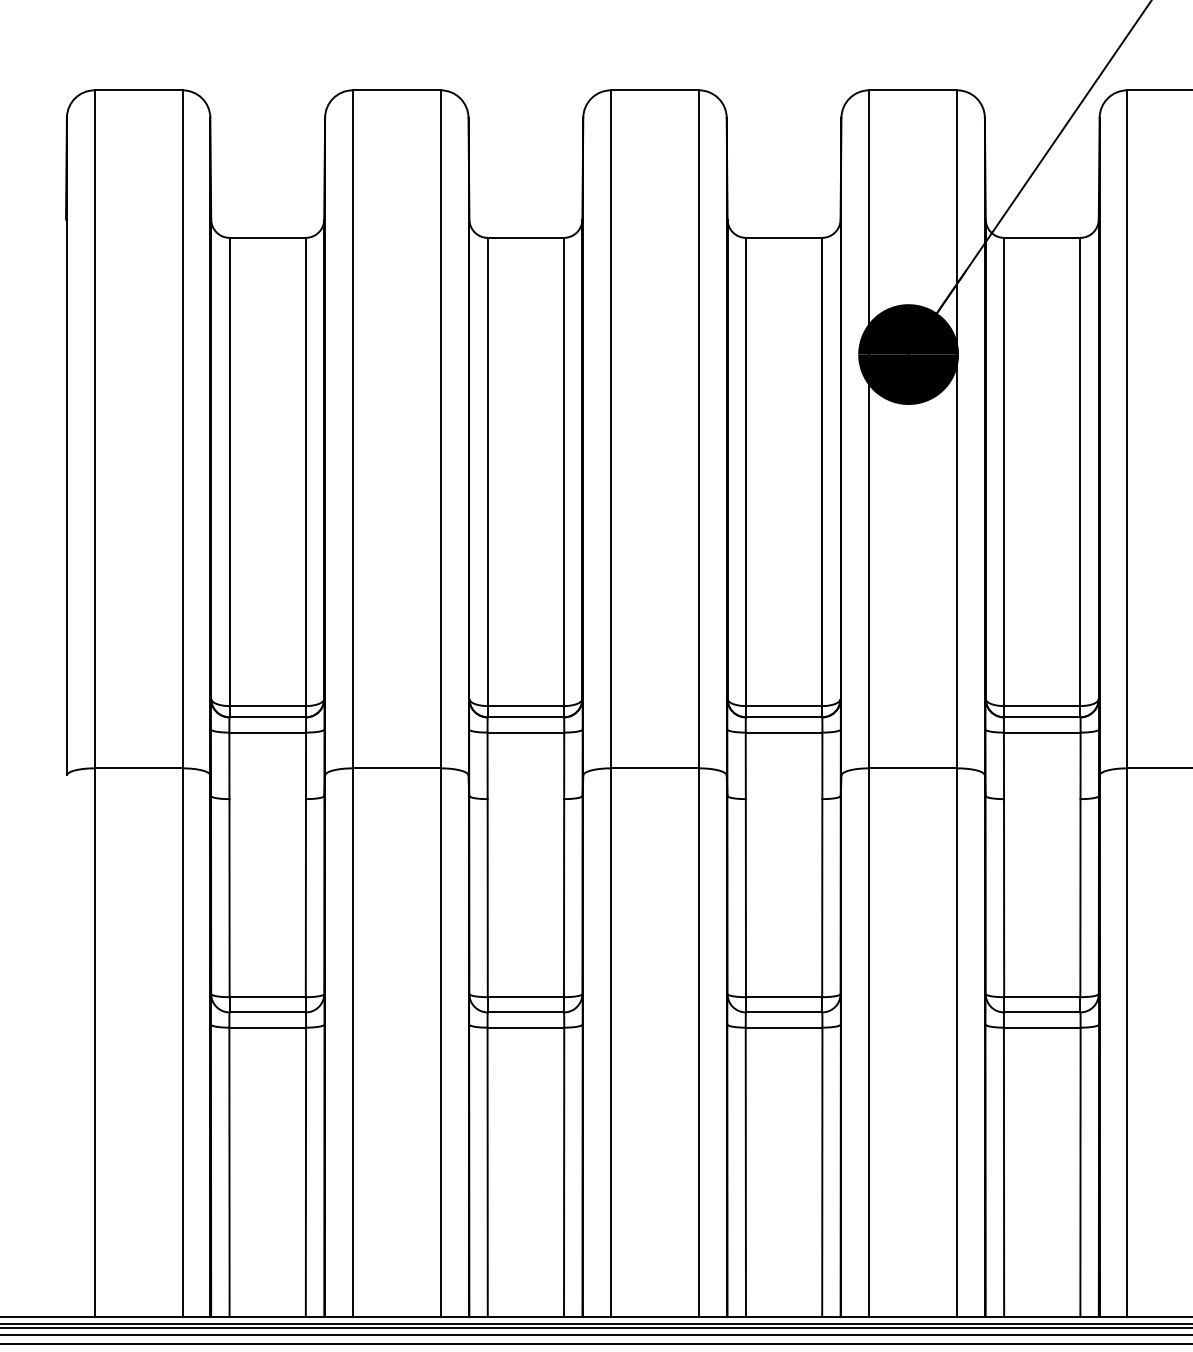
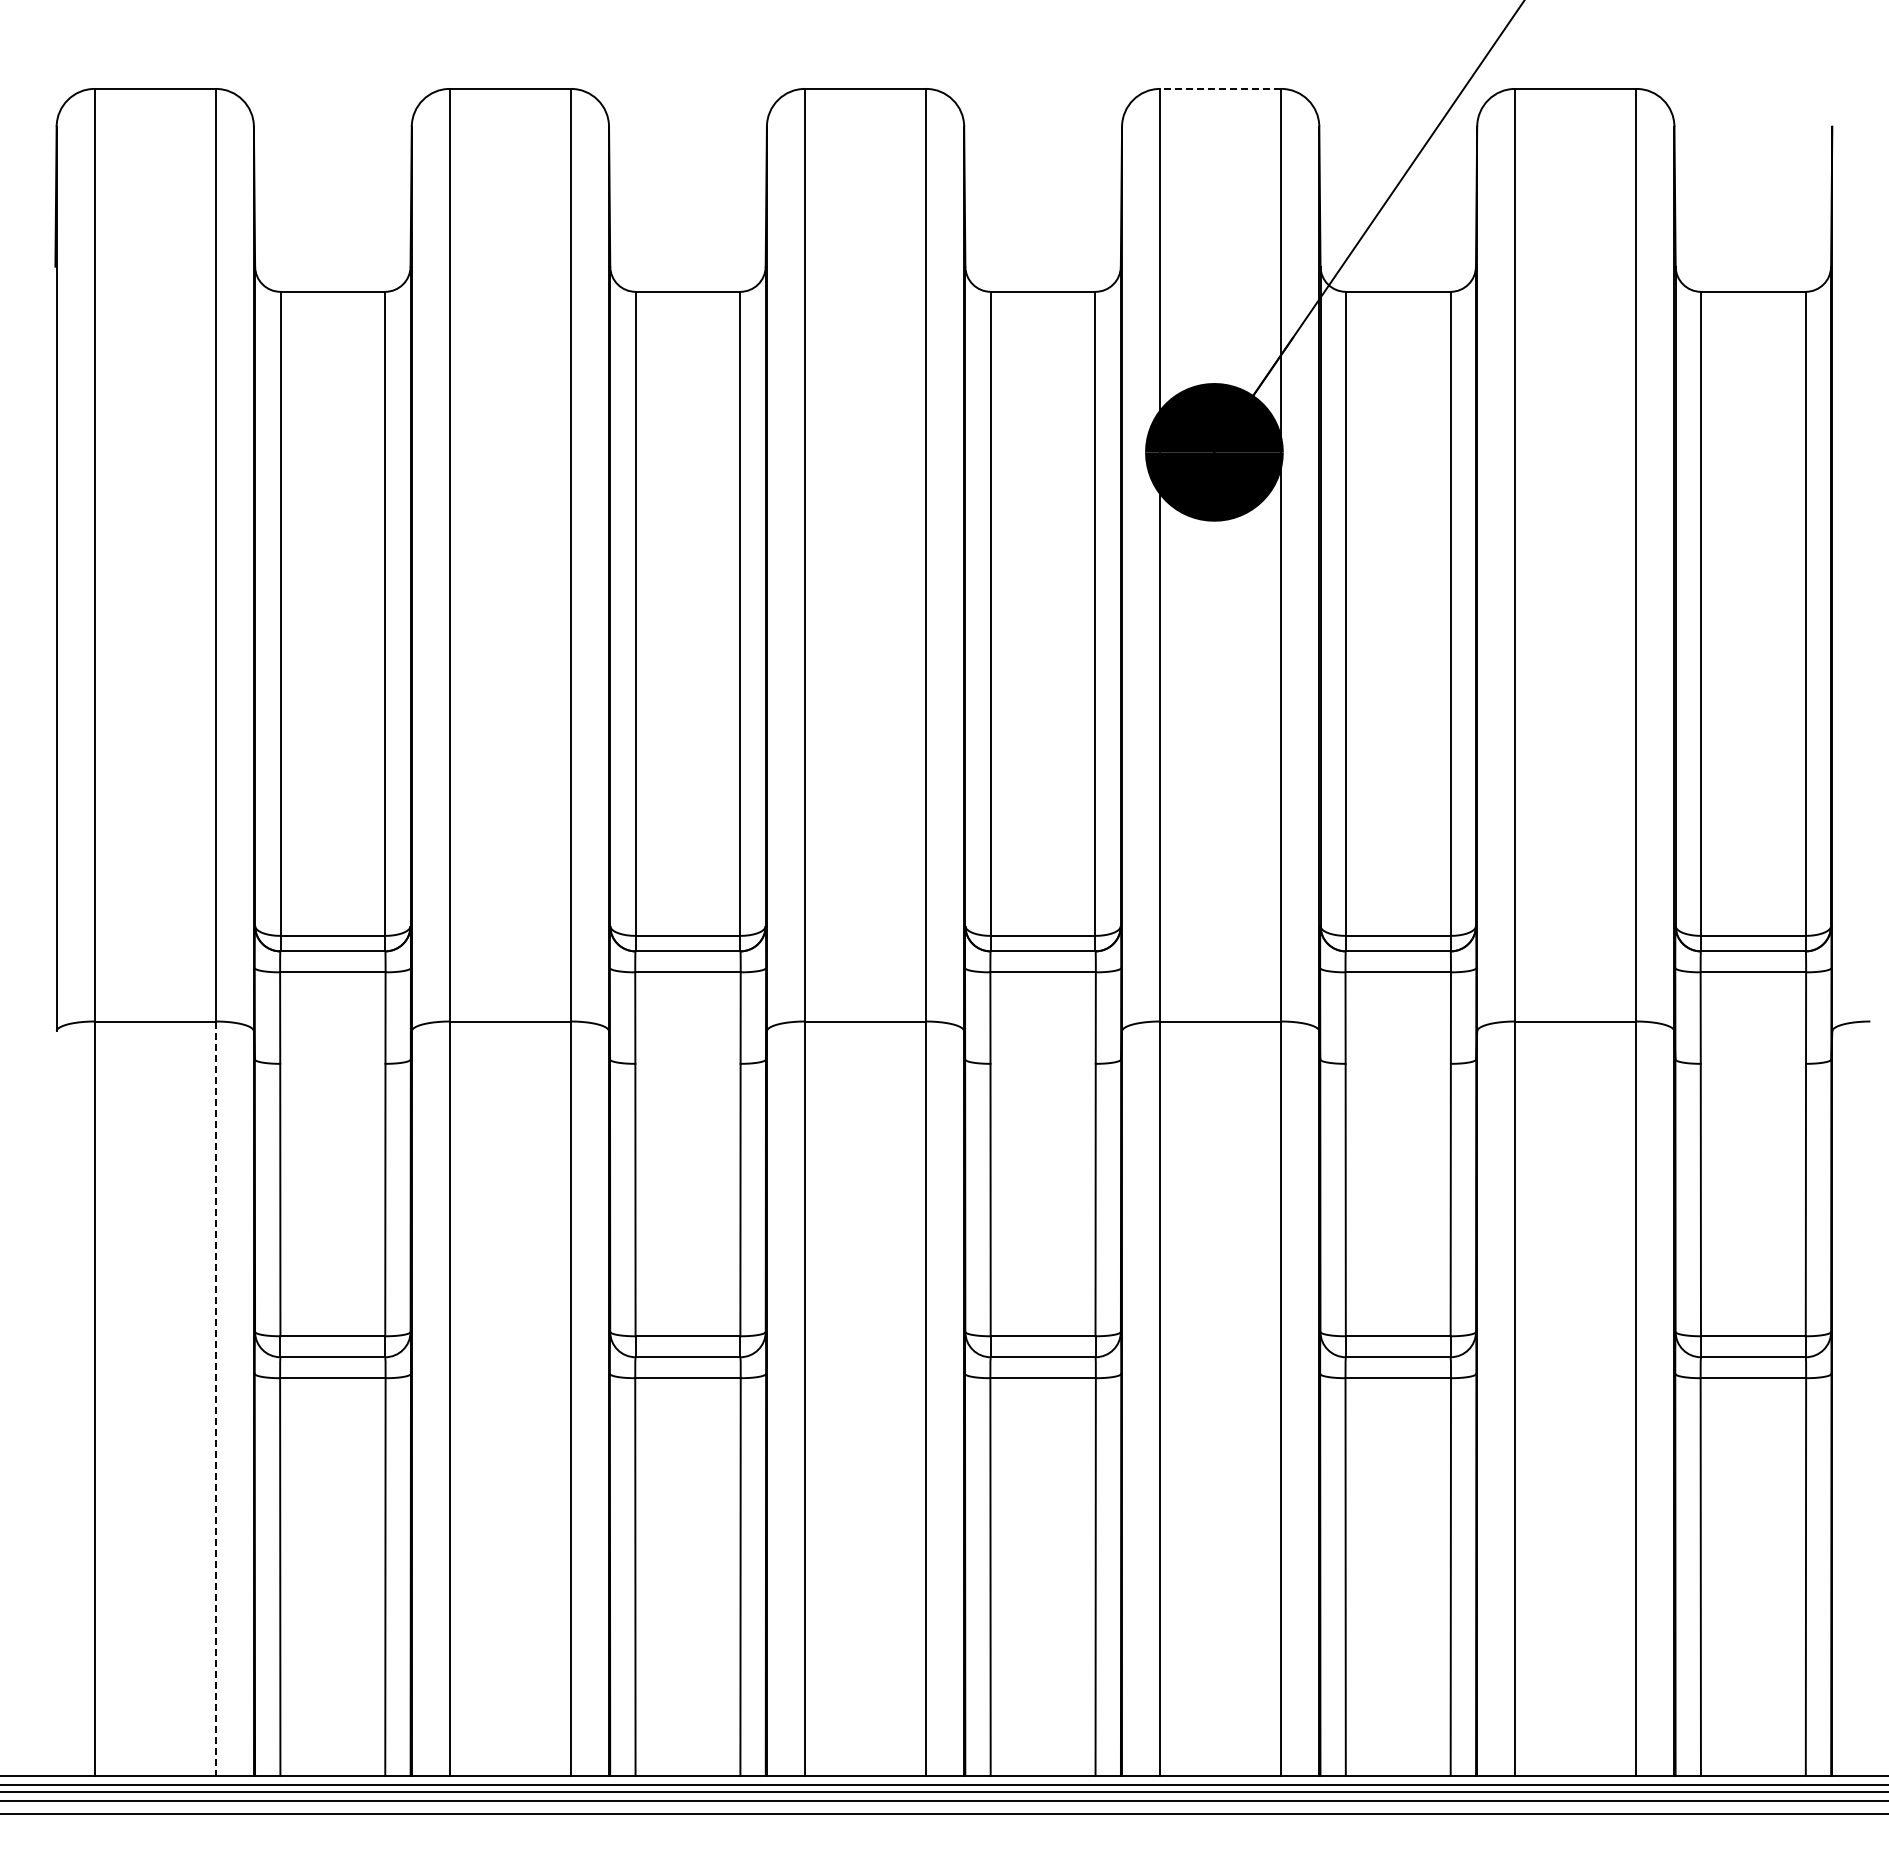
line: (913, 90) -> (1220, 88), solid -> dashed
line: (182, 1043) -> (215, 1399), solid -> dashed

